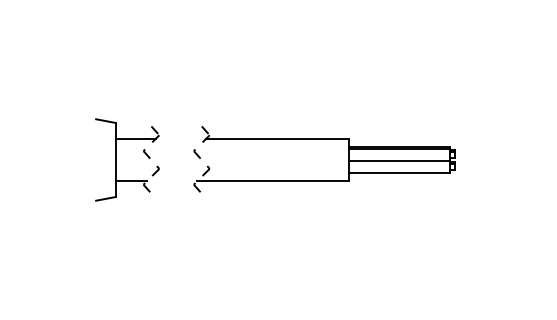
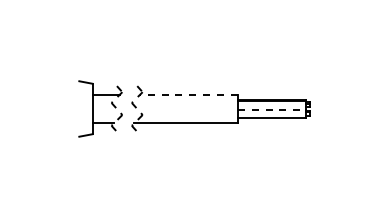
line: (278, 138) -> (189, 94), solid -> dashed
part: (116, 159) -> (93, 108), moved
line: (400, 160) -> (272, 109), solid -> dashed

